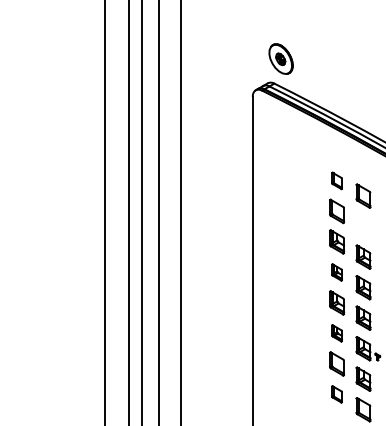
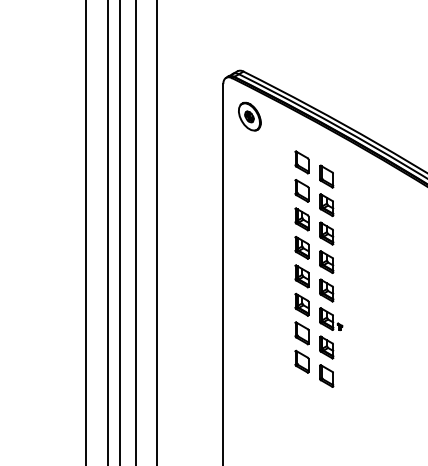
part: (280, 58) -> (249, 116), moved
part: (336, 180) -> (301, 162), size x1.43
part: (363, 227) -> (326, 205), added
part: (336, 272) -> (301, 247), size x1.43
part: (336, 333) -> (301, 304), size x1.43
part: (336, 394) -> (301, 361), size x1.43

